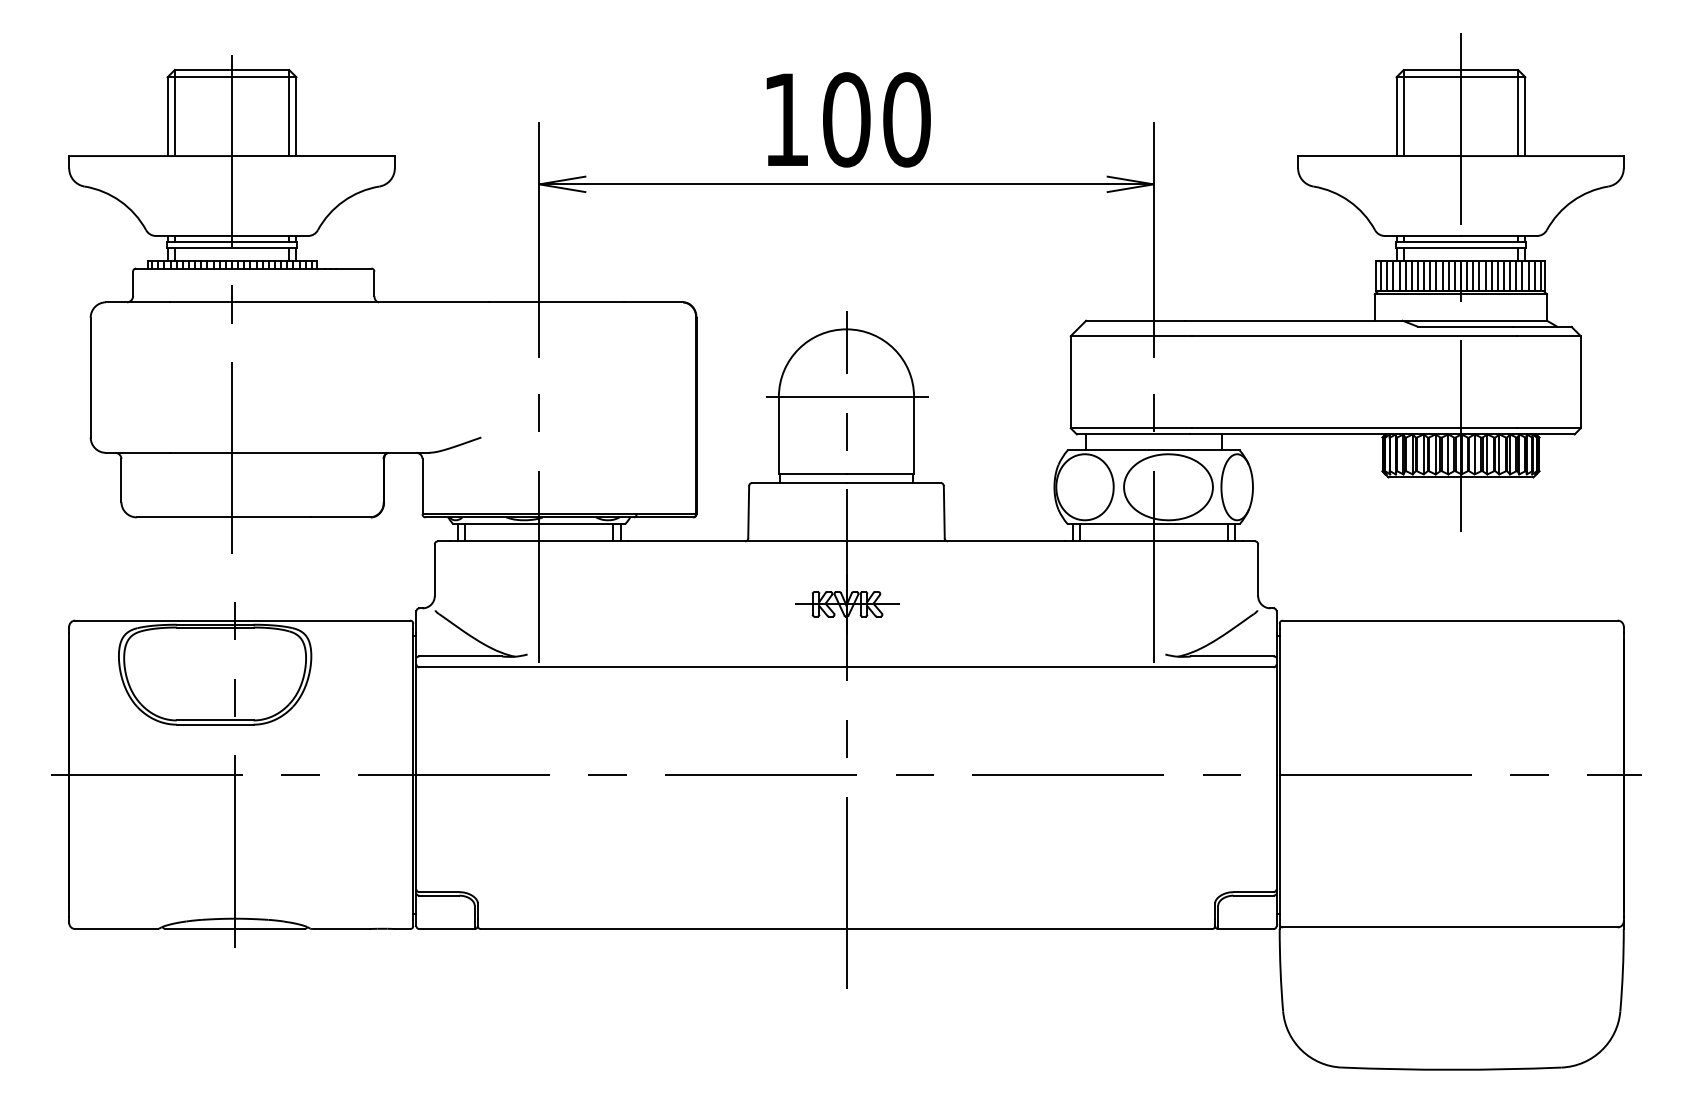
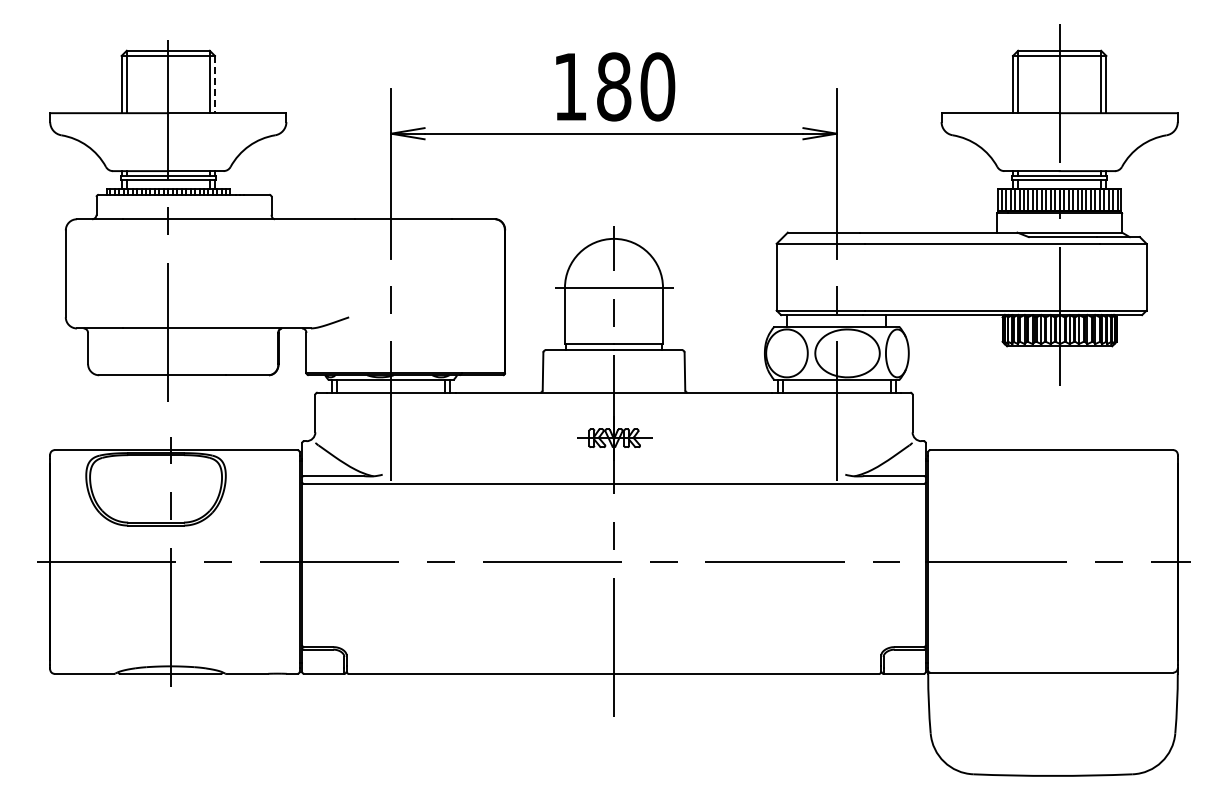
line: (297, 116) -> (215, 84), solid -> dashed
text: (847, 119) -> (614, 86), 100 -> 180

